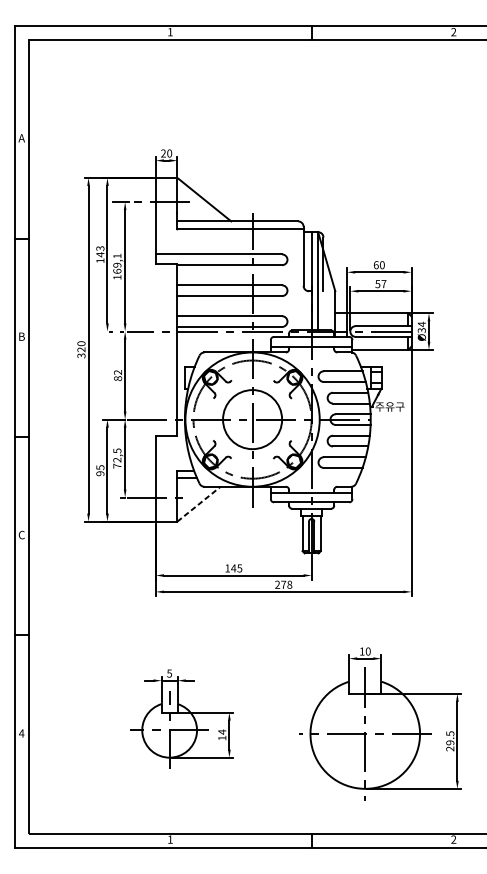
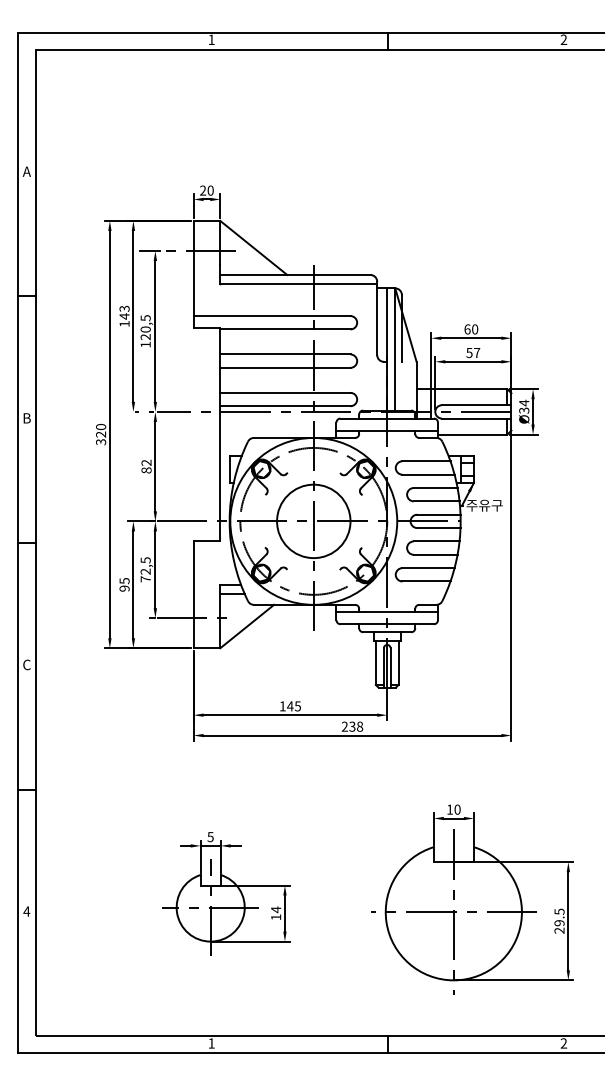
text: (117, 263) -> (145, 327), 169,1 -> 120,5
line: (199, 504) -> (247, 626), dashed -> solid
text: (283, 584) -> (352, 726), 278 -> 238

